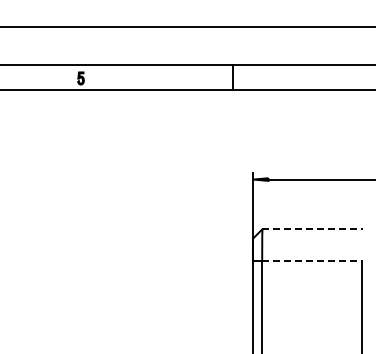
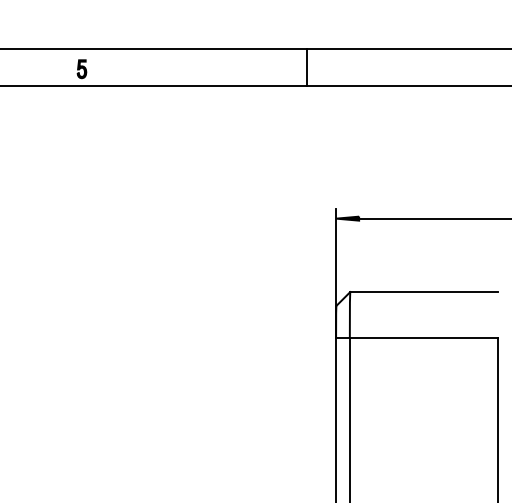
line: (313, 229) -> (425, 292), dashed -> solid
line: (312, 260) -> (424, 338), dashed -> solid

